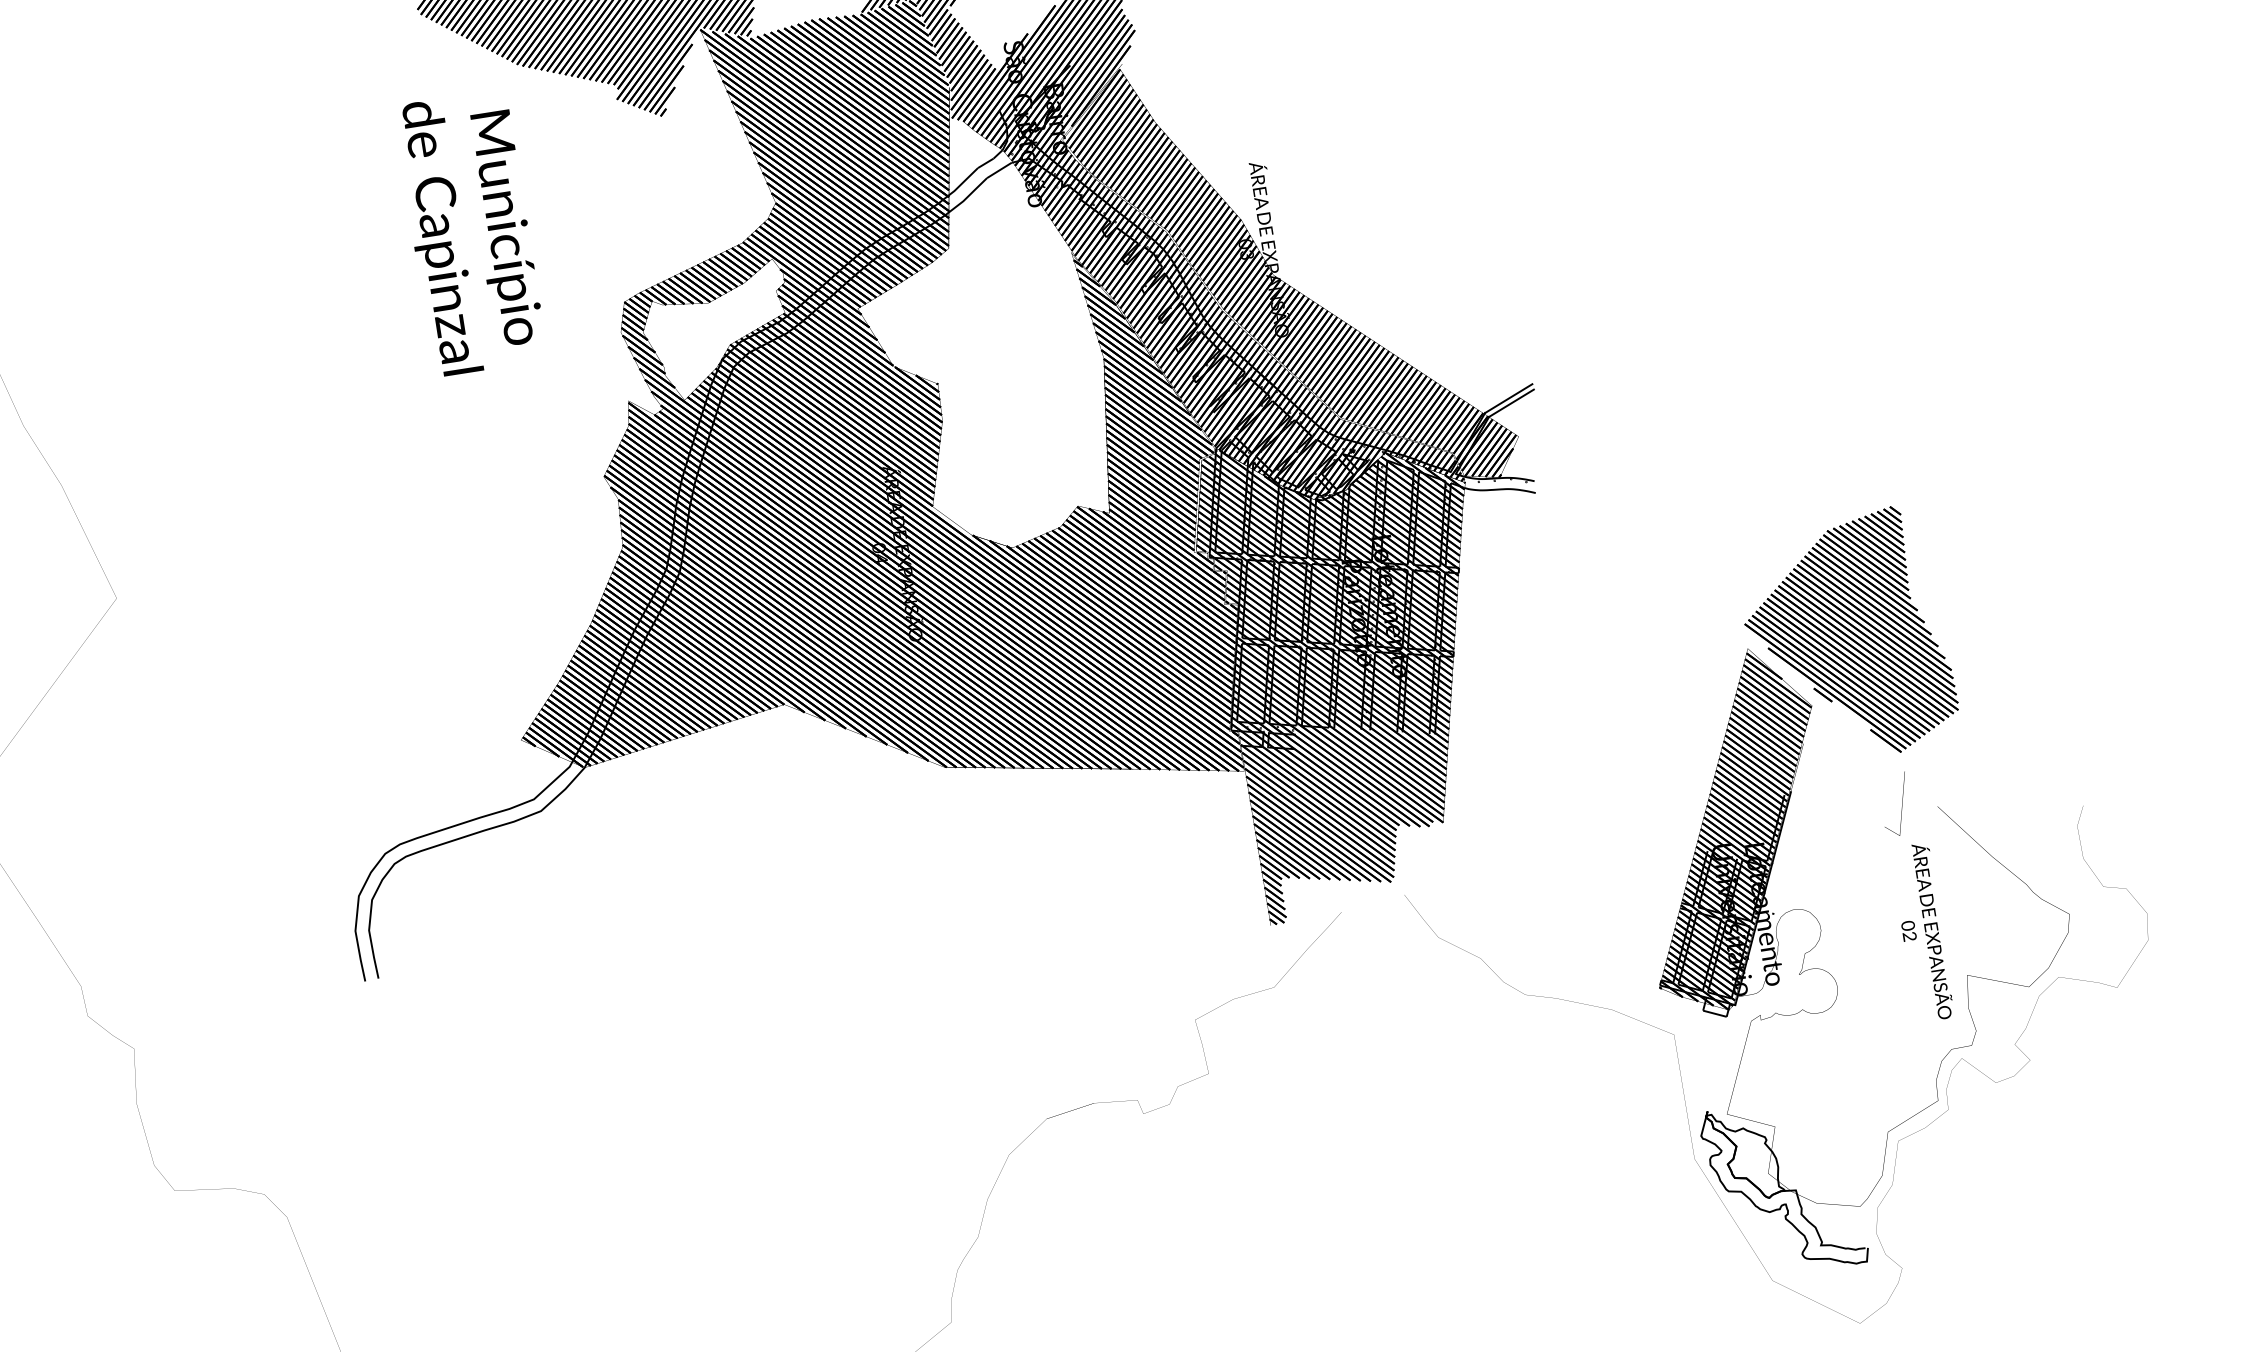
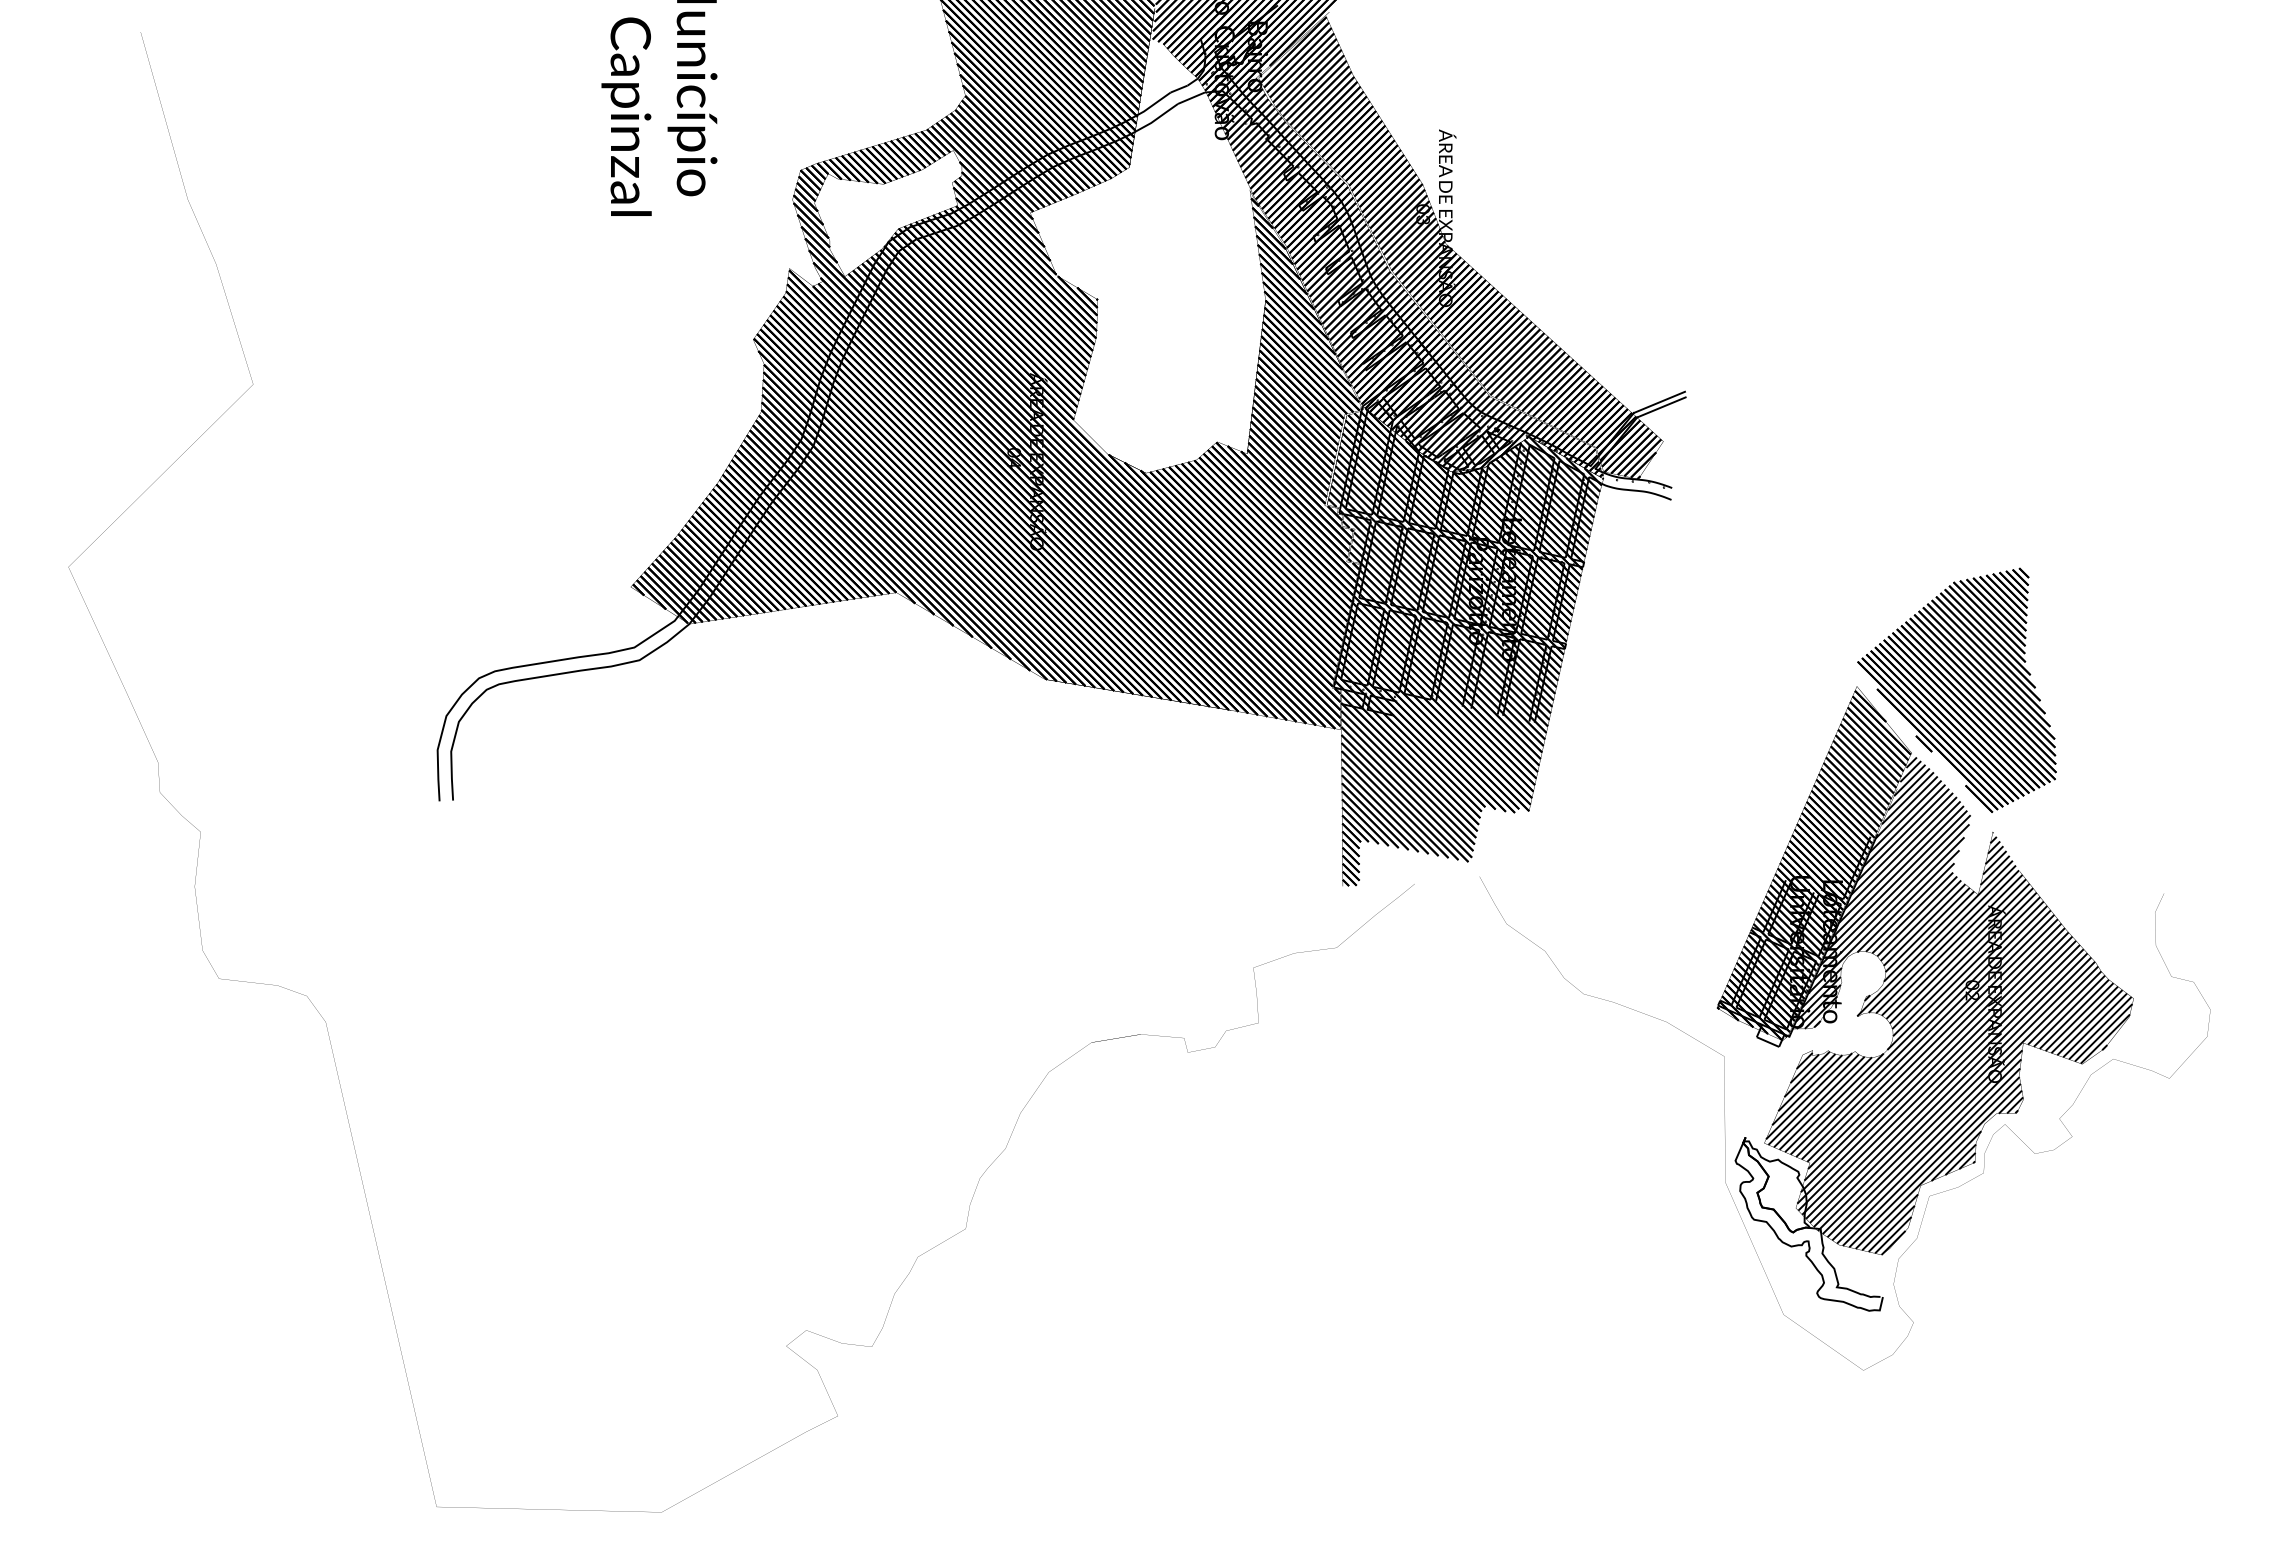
hatch: (1888, 947) -> (1949, 1003), added

